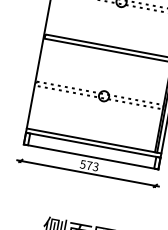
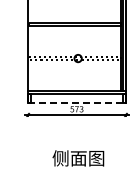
line: (90, 156) -> (76, 102), solid -> dashed

